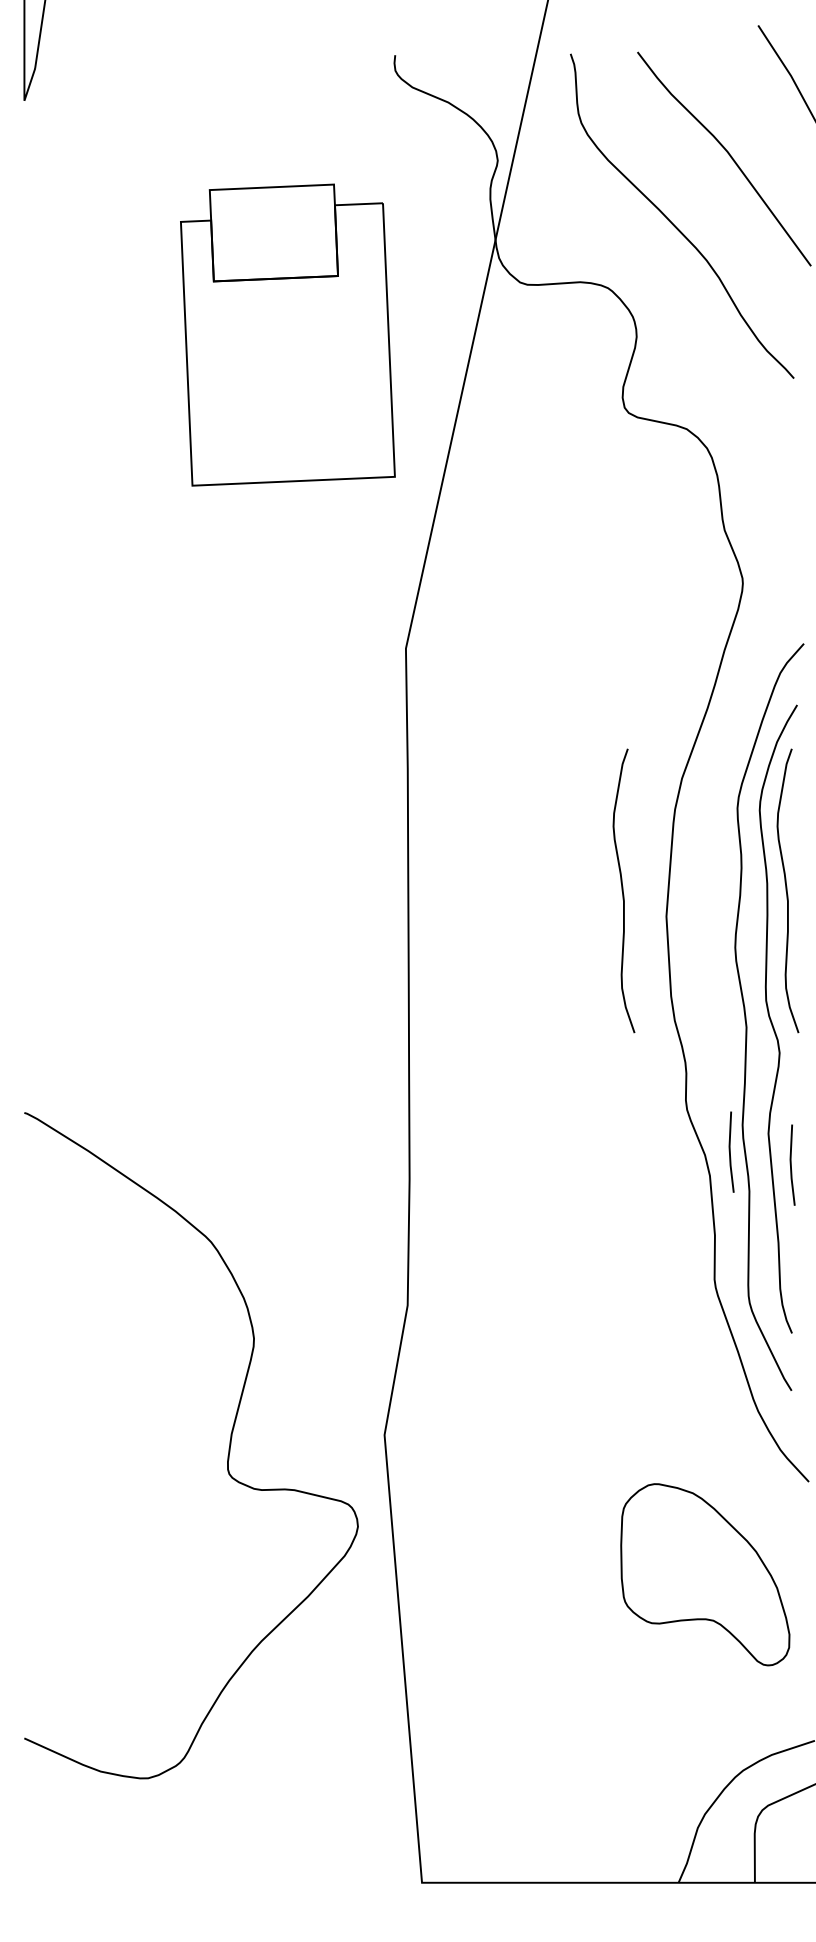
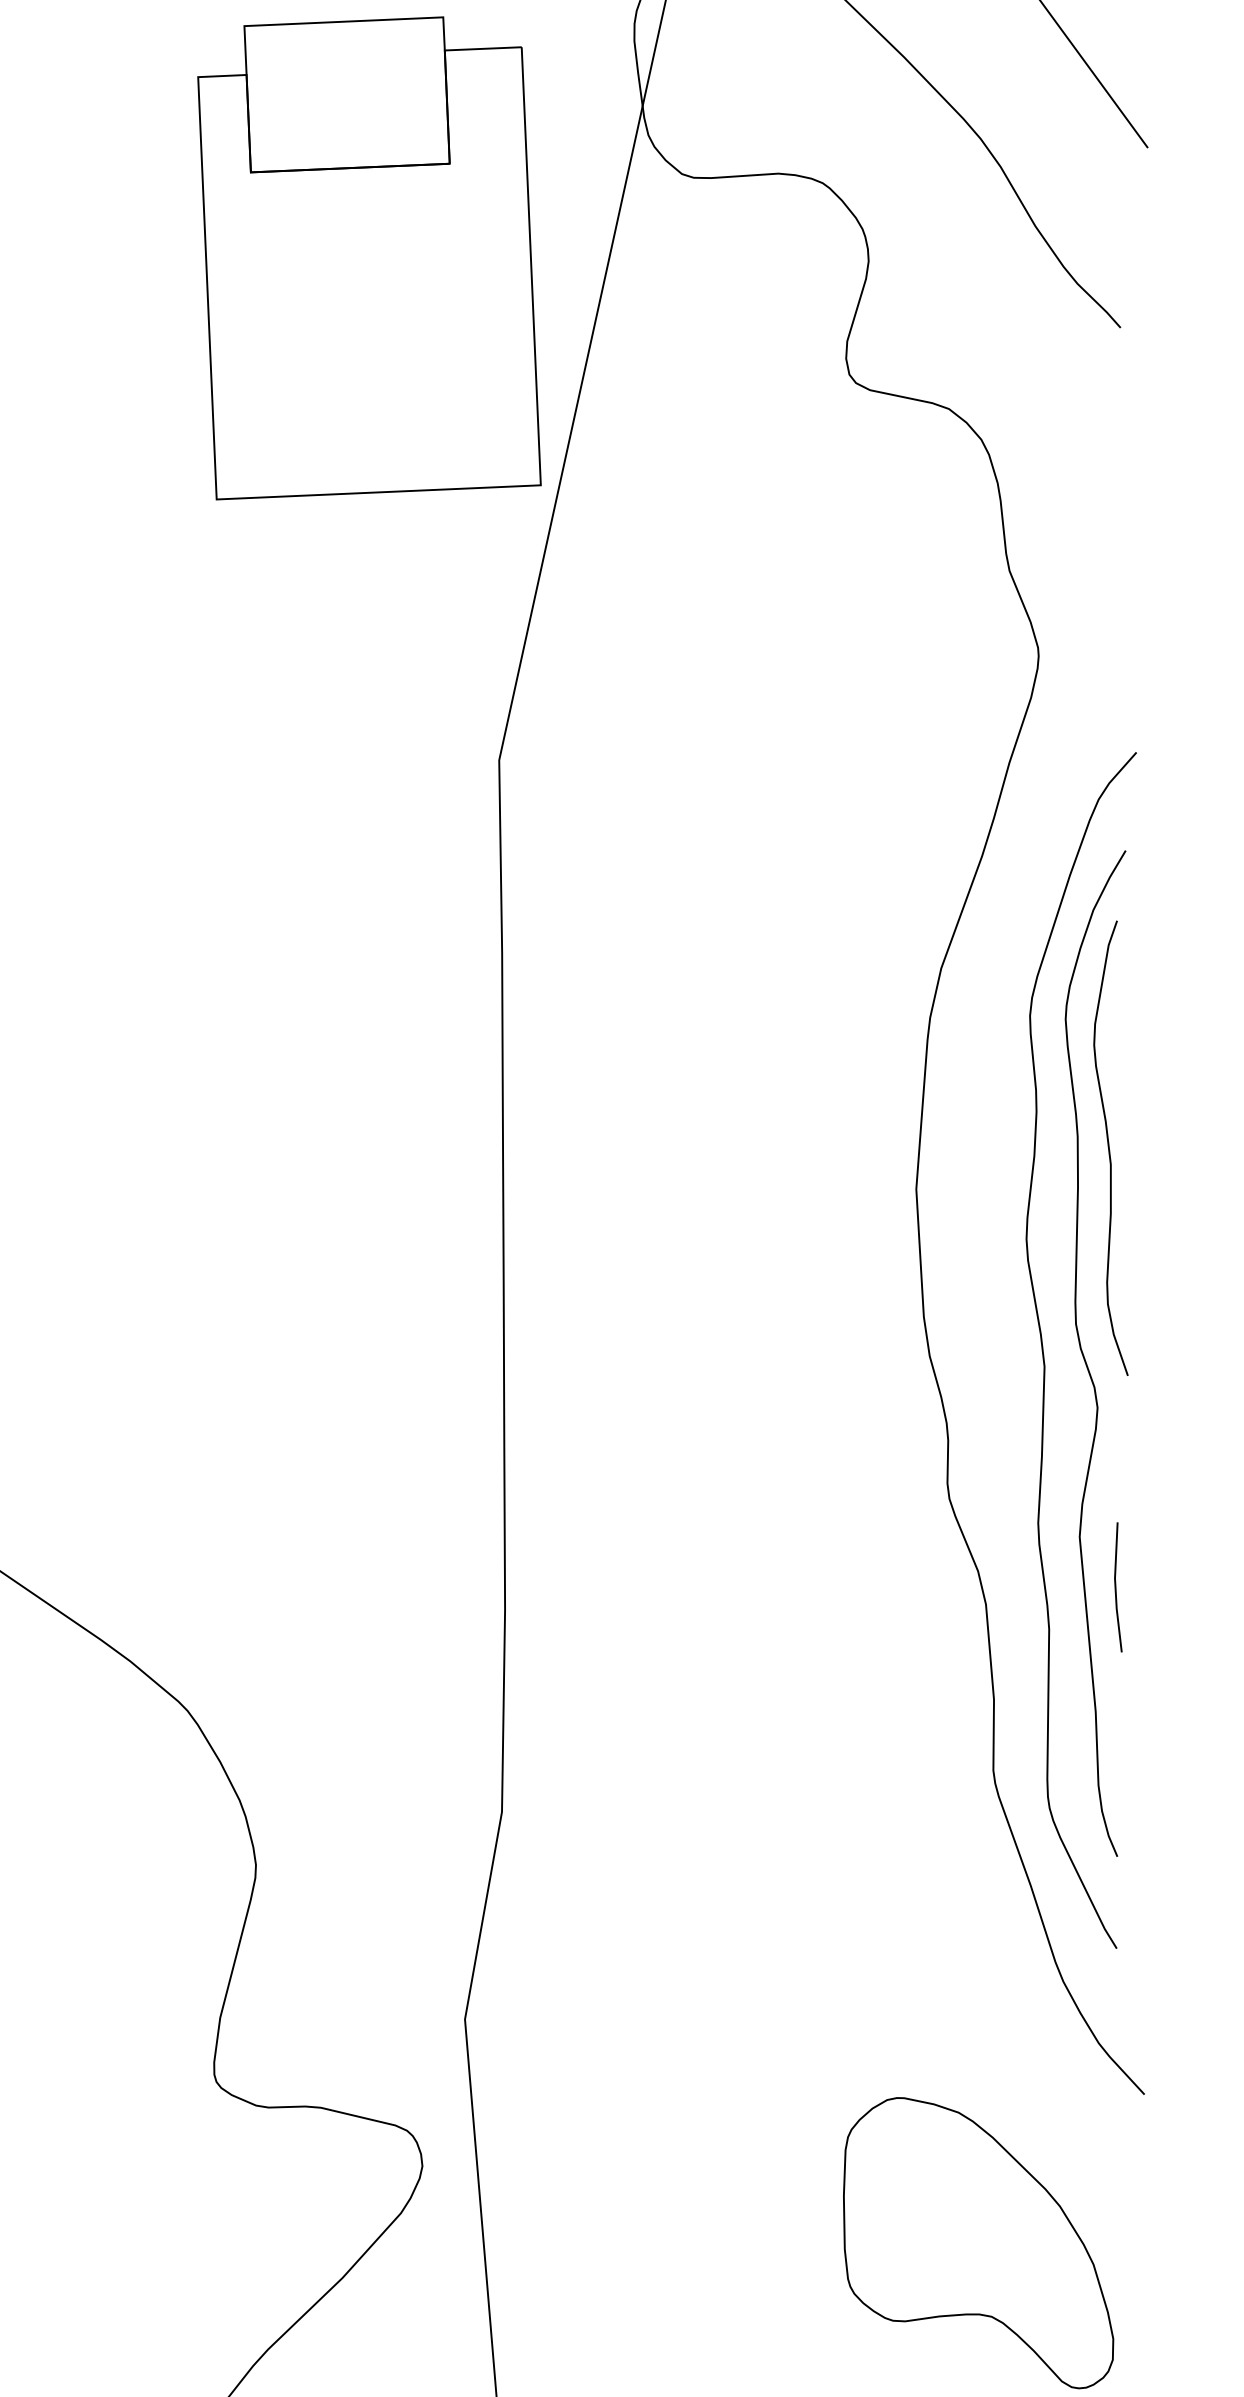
part: (287, 334) -> (368, 257), moved
curve: (623, 890) -> (847, 1147), removed
line: (730, 1151) -> (1018, 1565), removed

